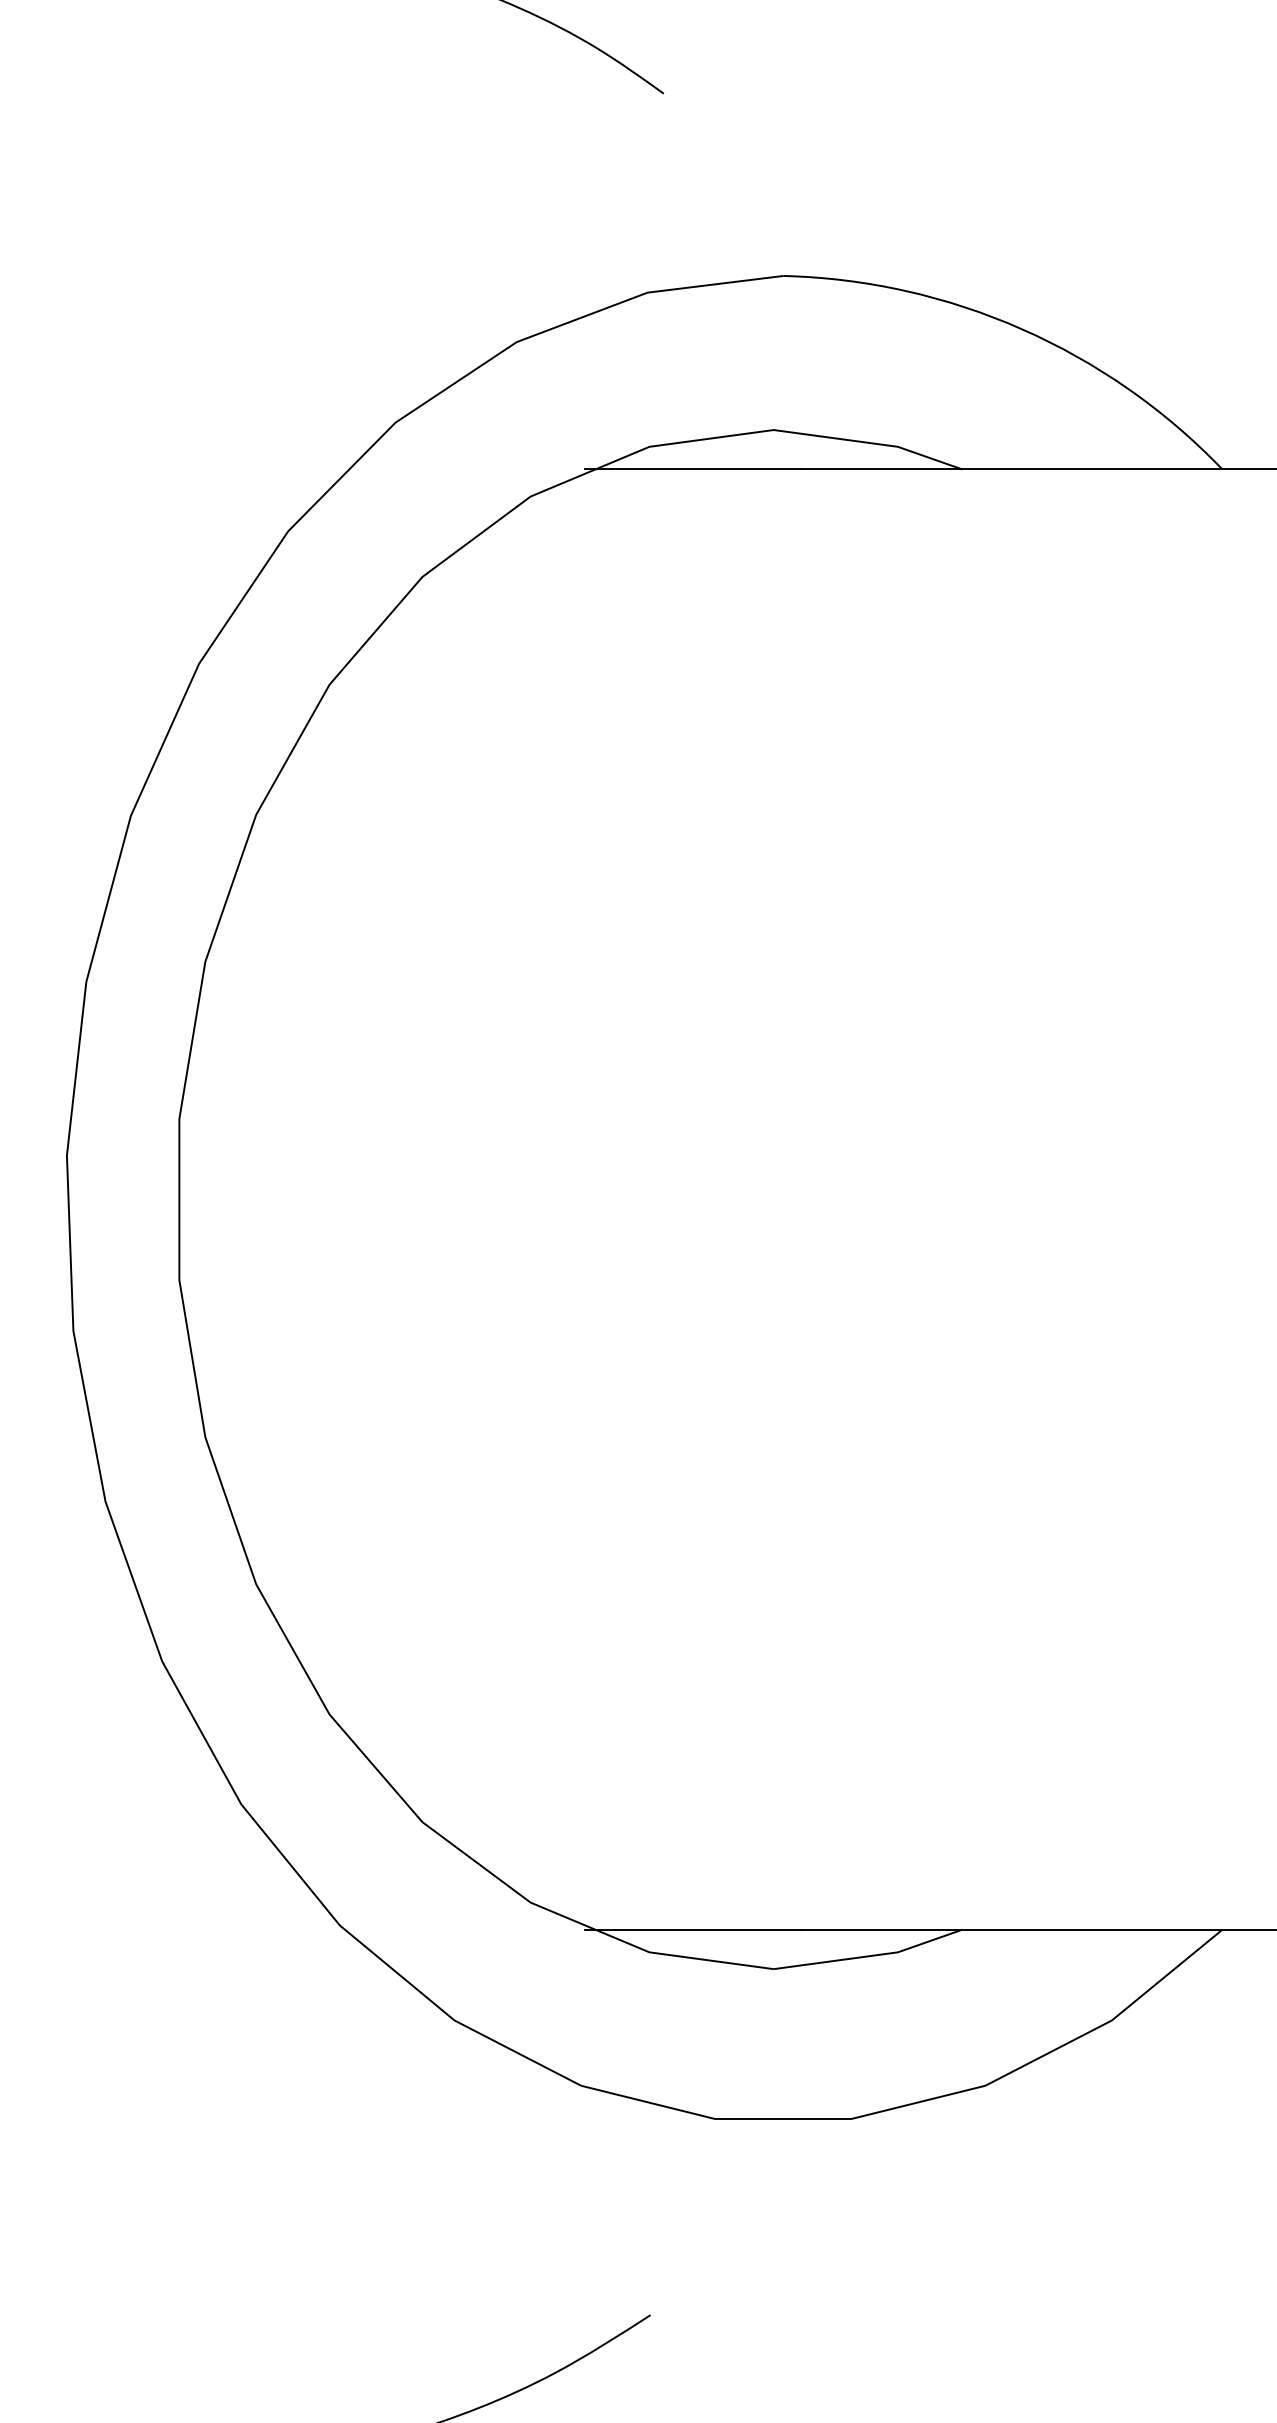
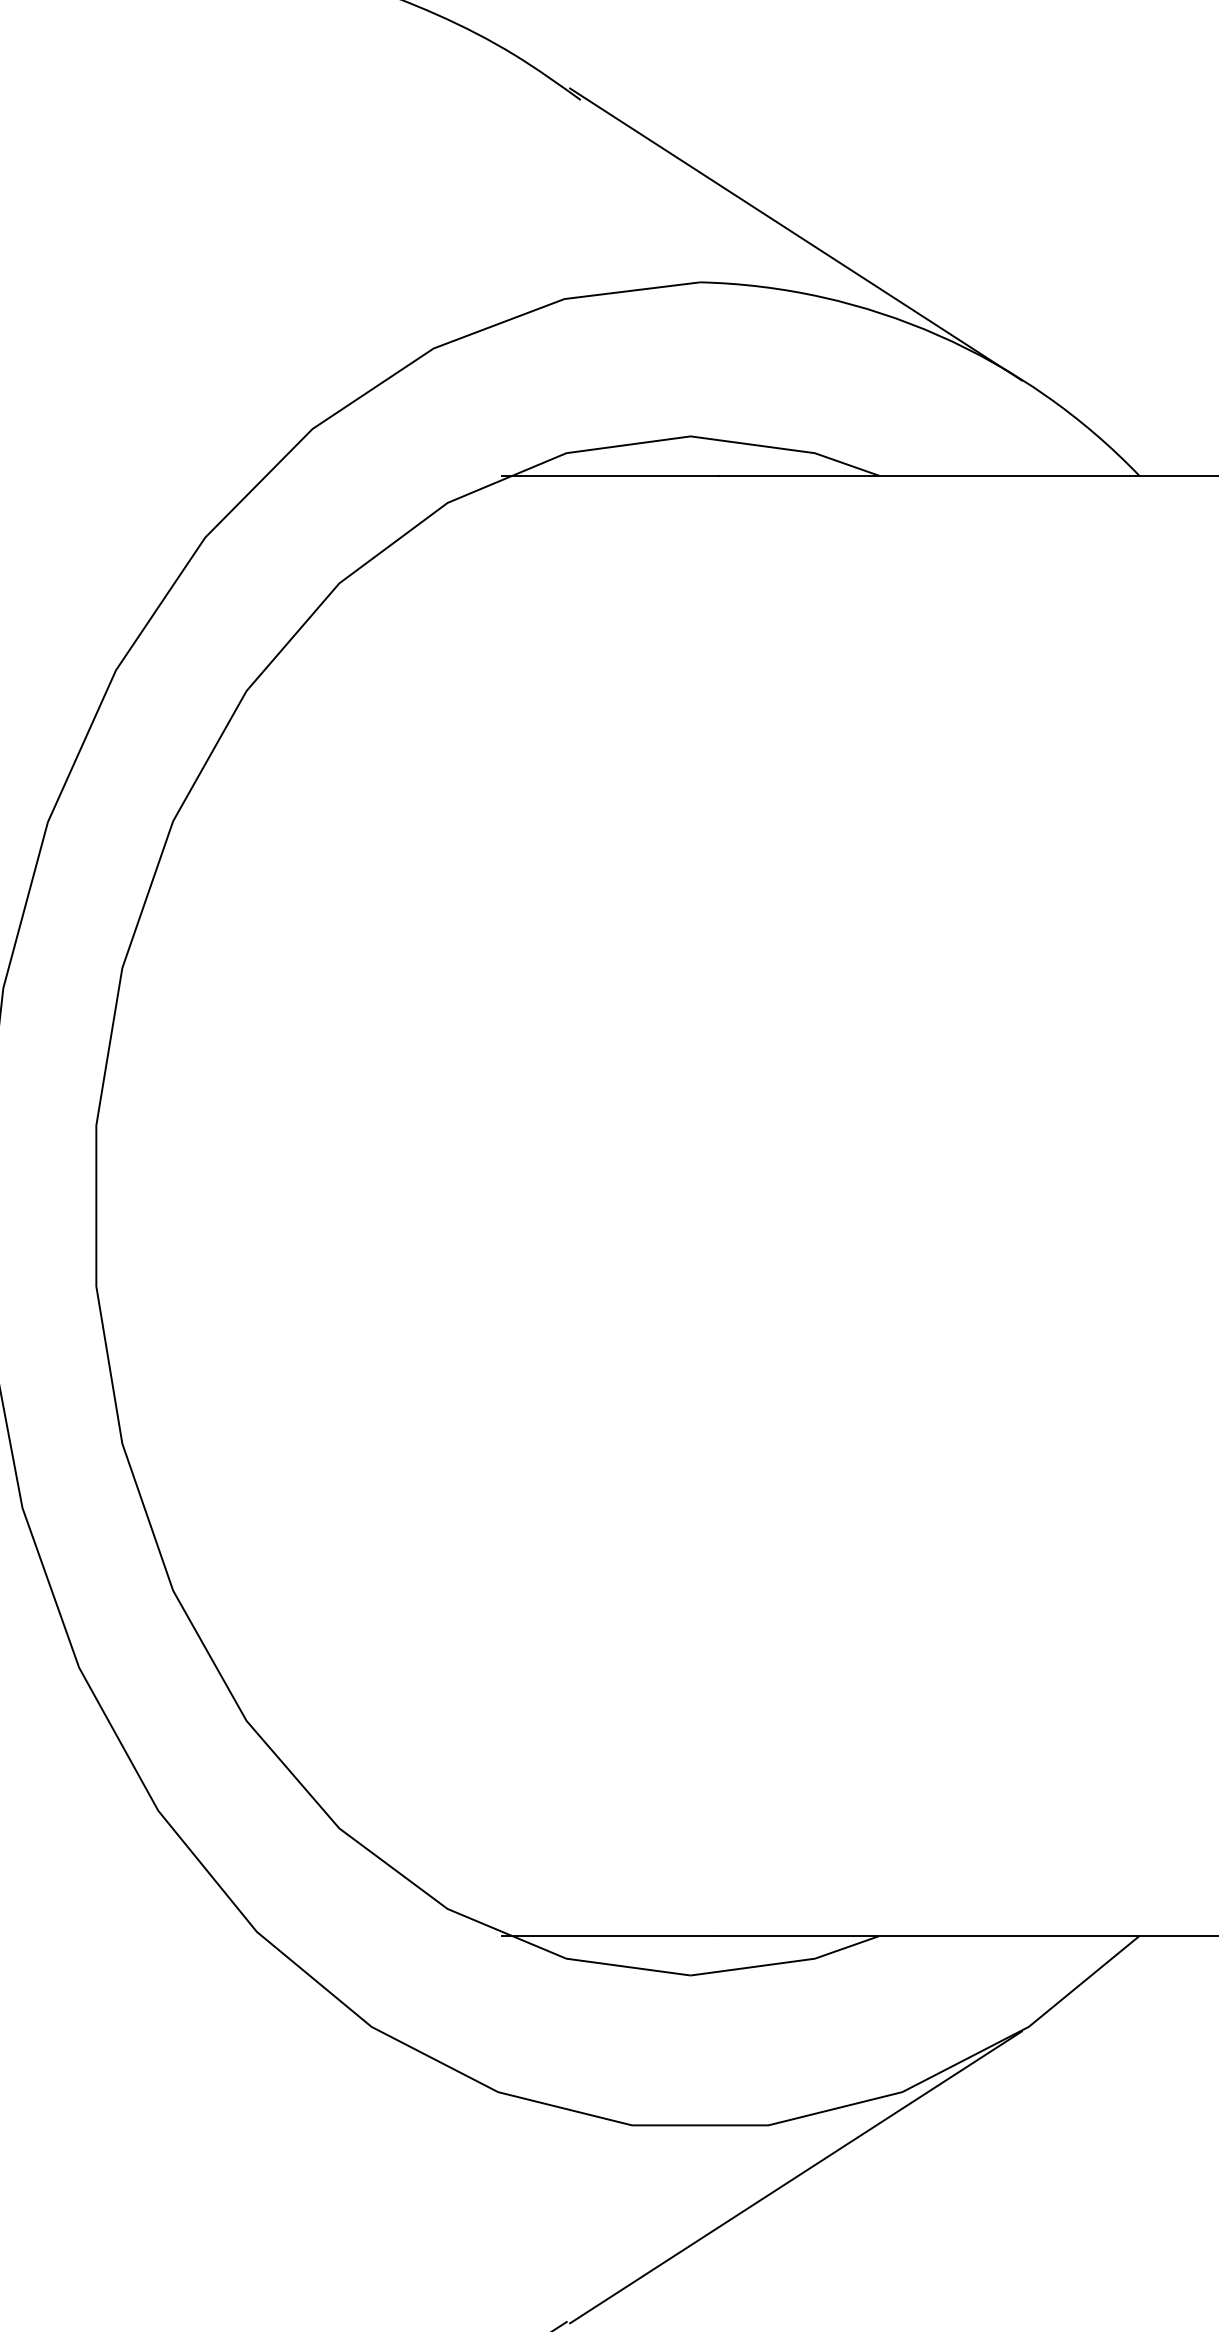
line: (878, 228) -> (795, 234), added
line: (878, 2170) -> (795, 2176), added

